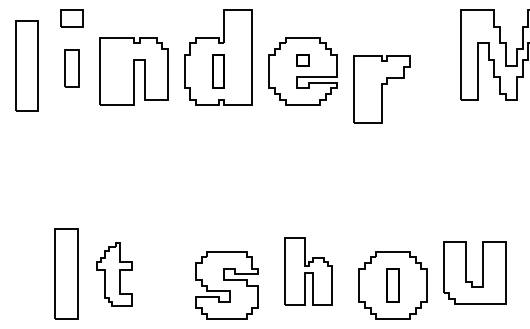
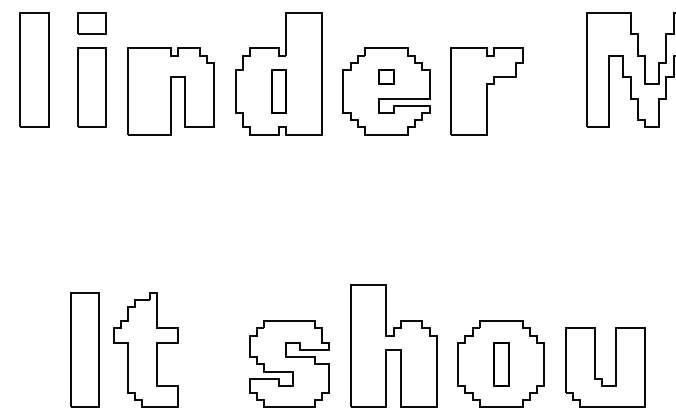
part: (26, 65) -> (33, 69), moved
part: (71, 68) -> (91, 87), size x1.67
part: (381, 89) -> (486, 91), moved
part: (308, 271) -> (393, 346), size x1.43
part: (466, 272) -> (594, 366), moved
part: (114, 273) -> (146, 348), size x1.43

